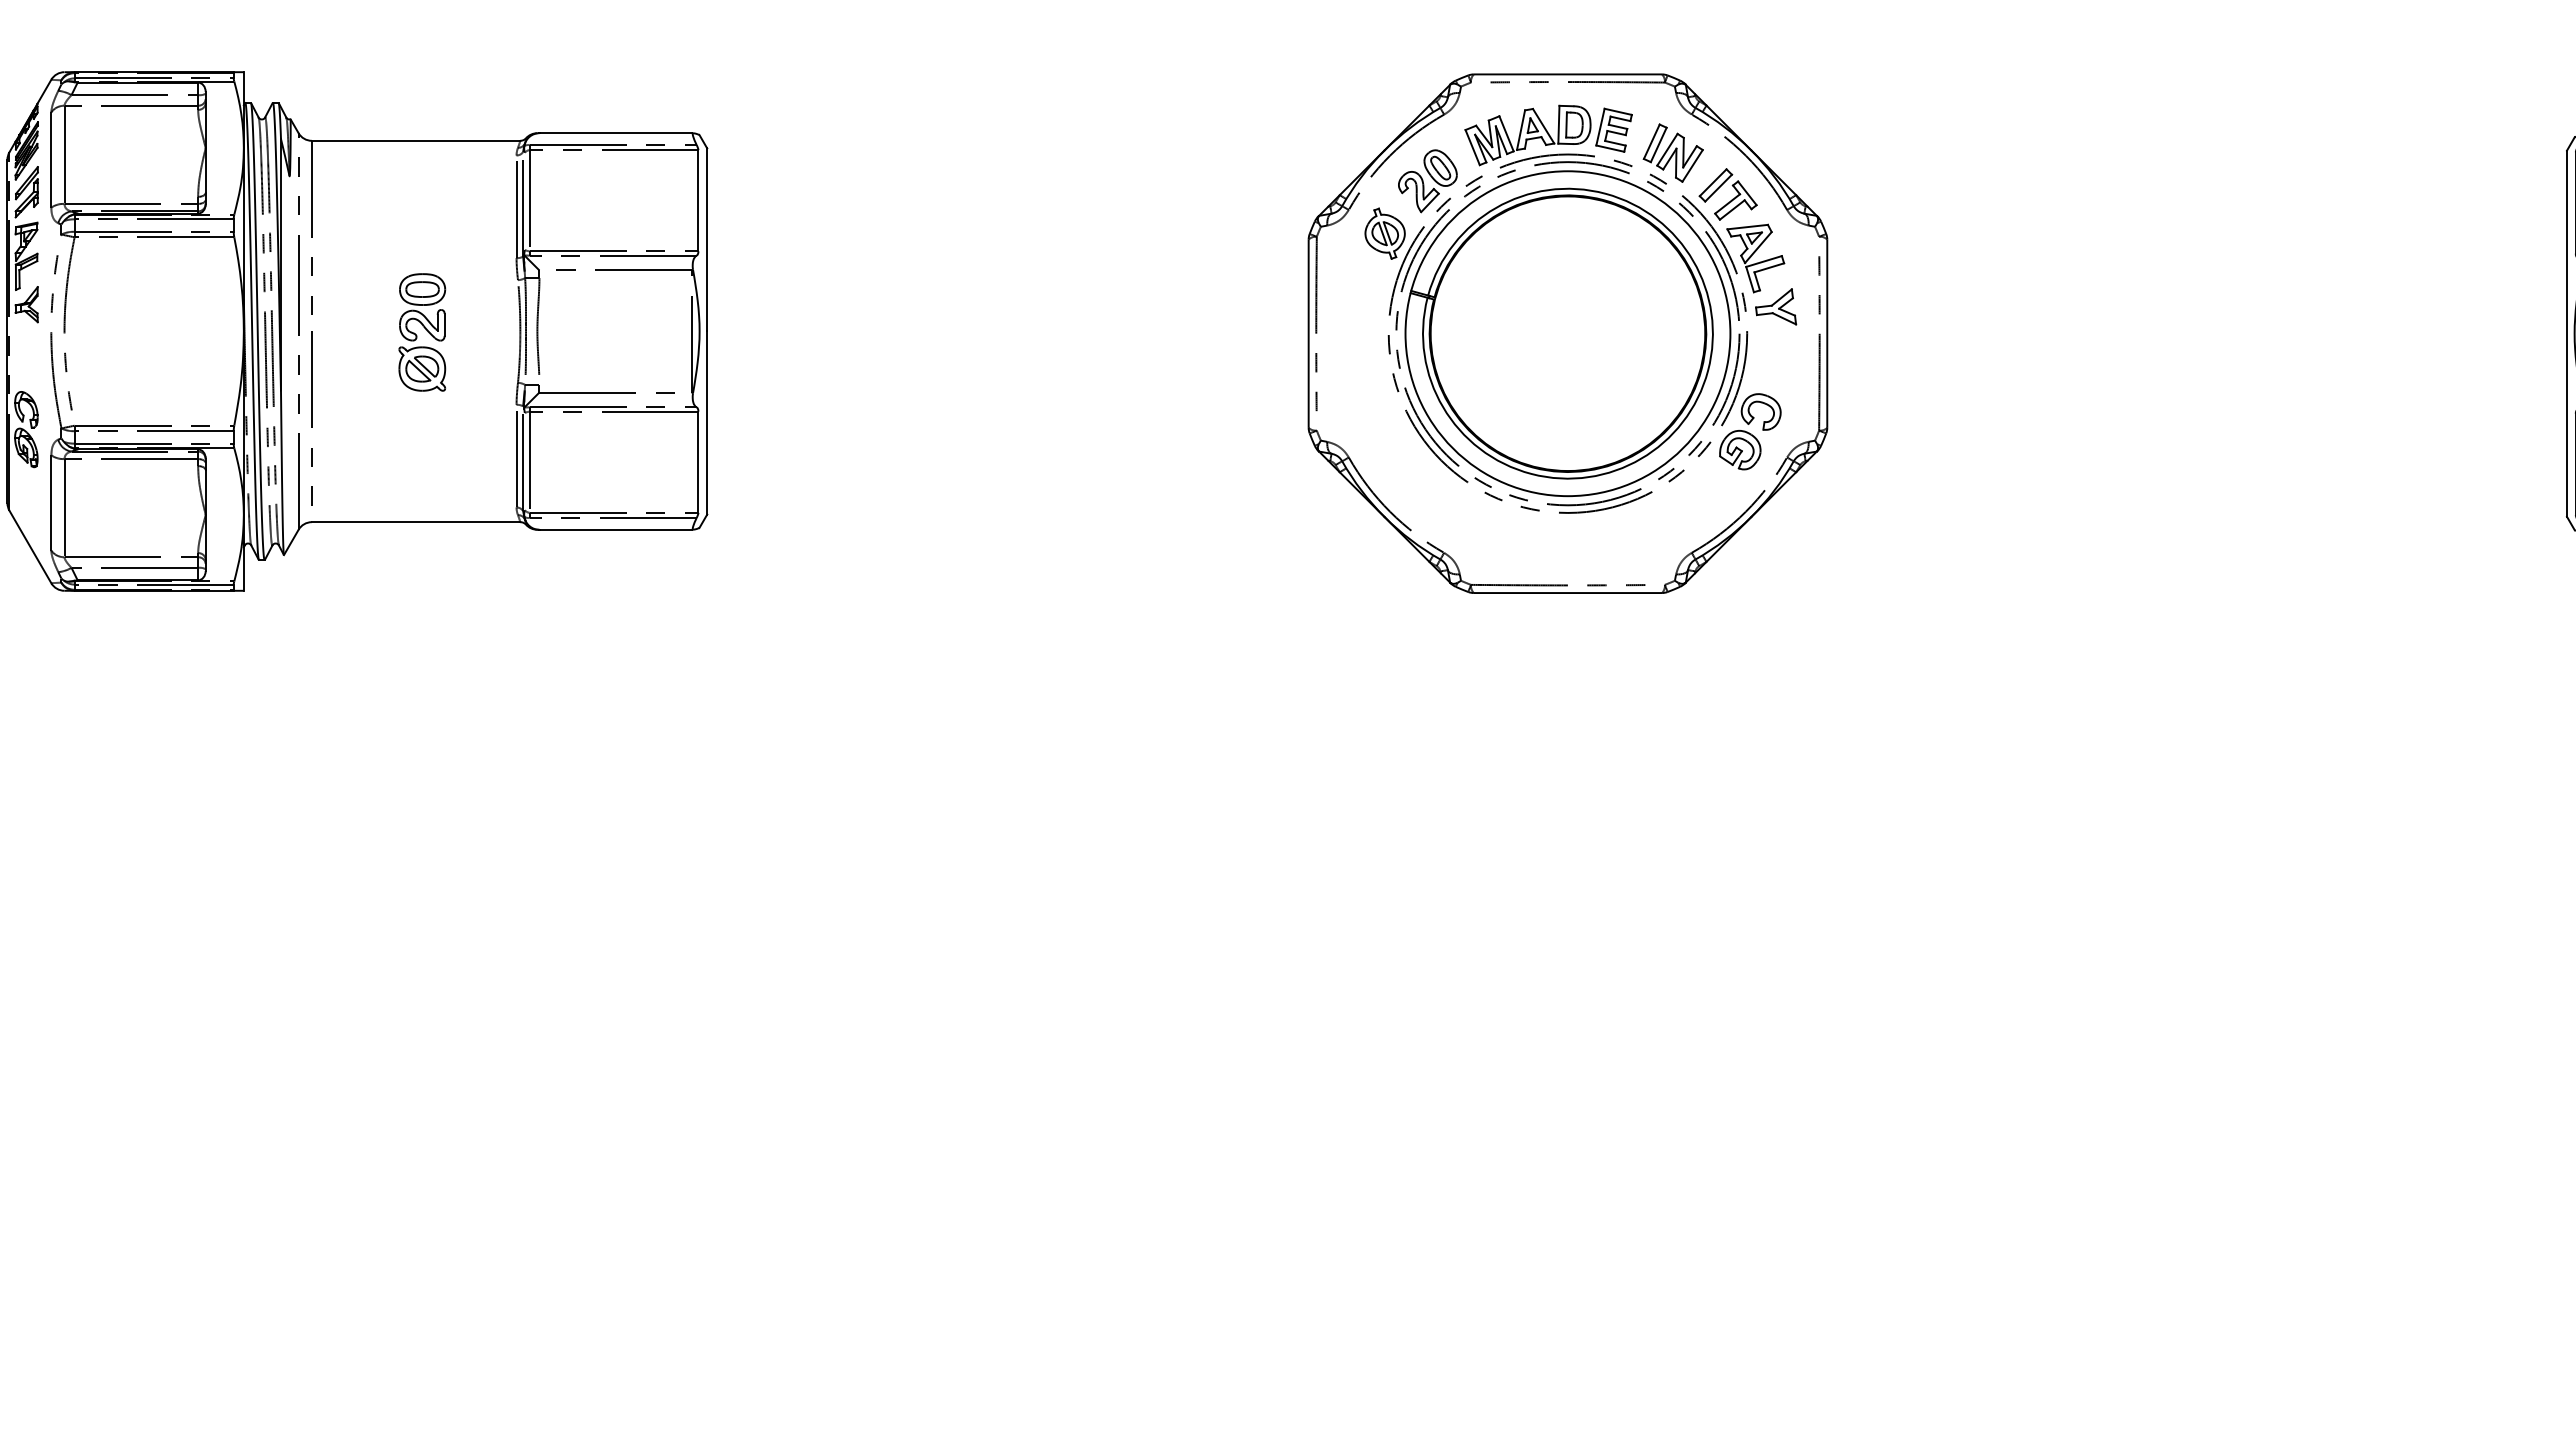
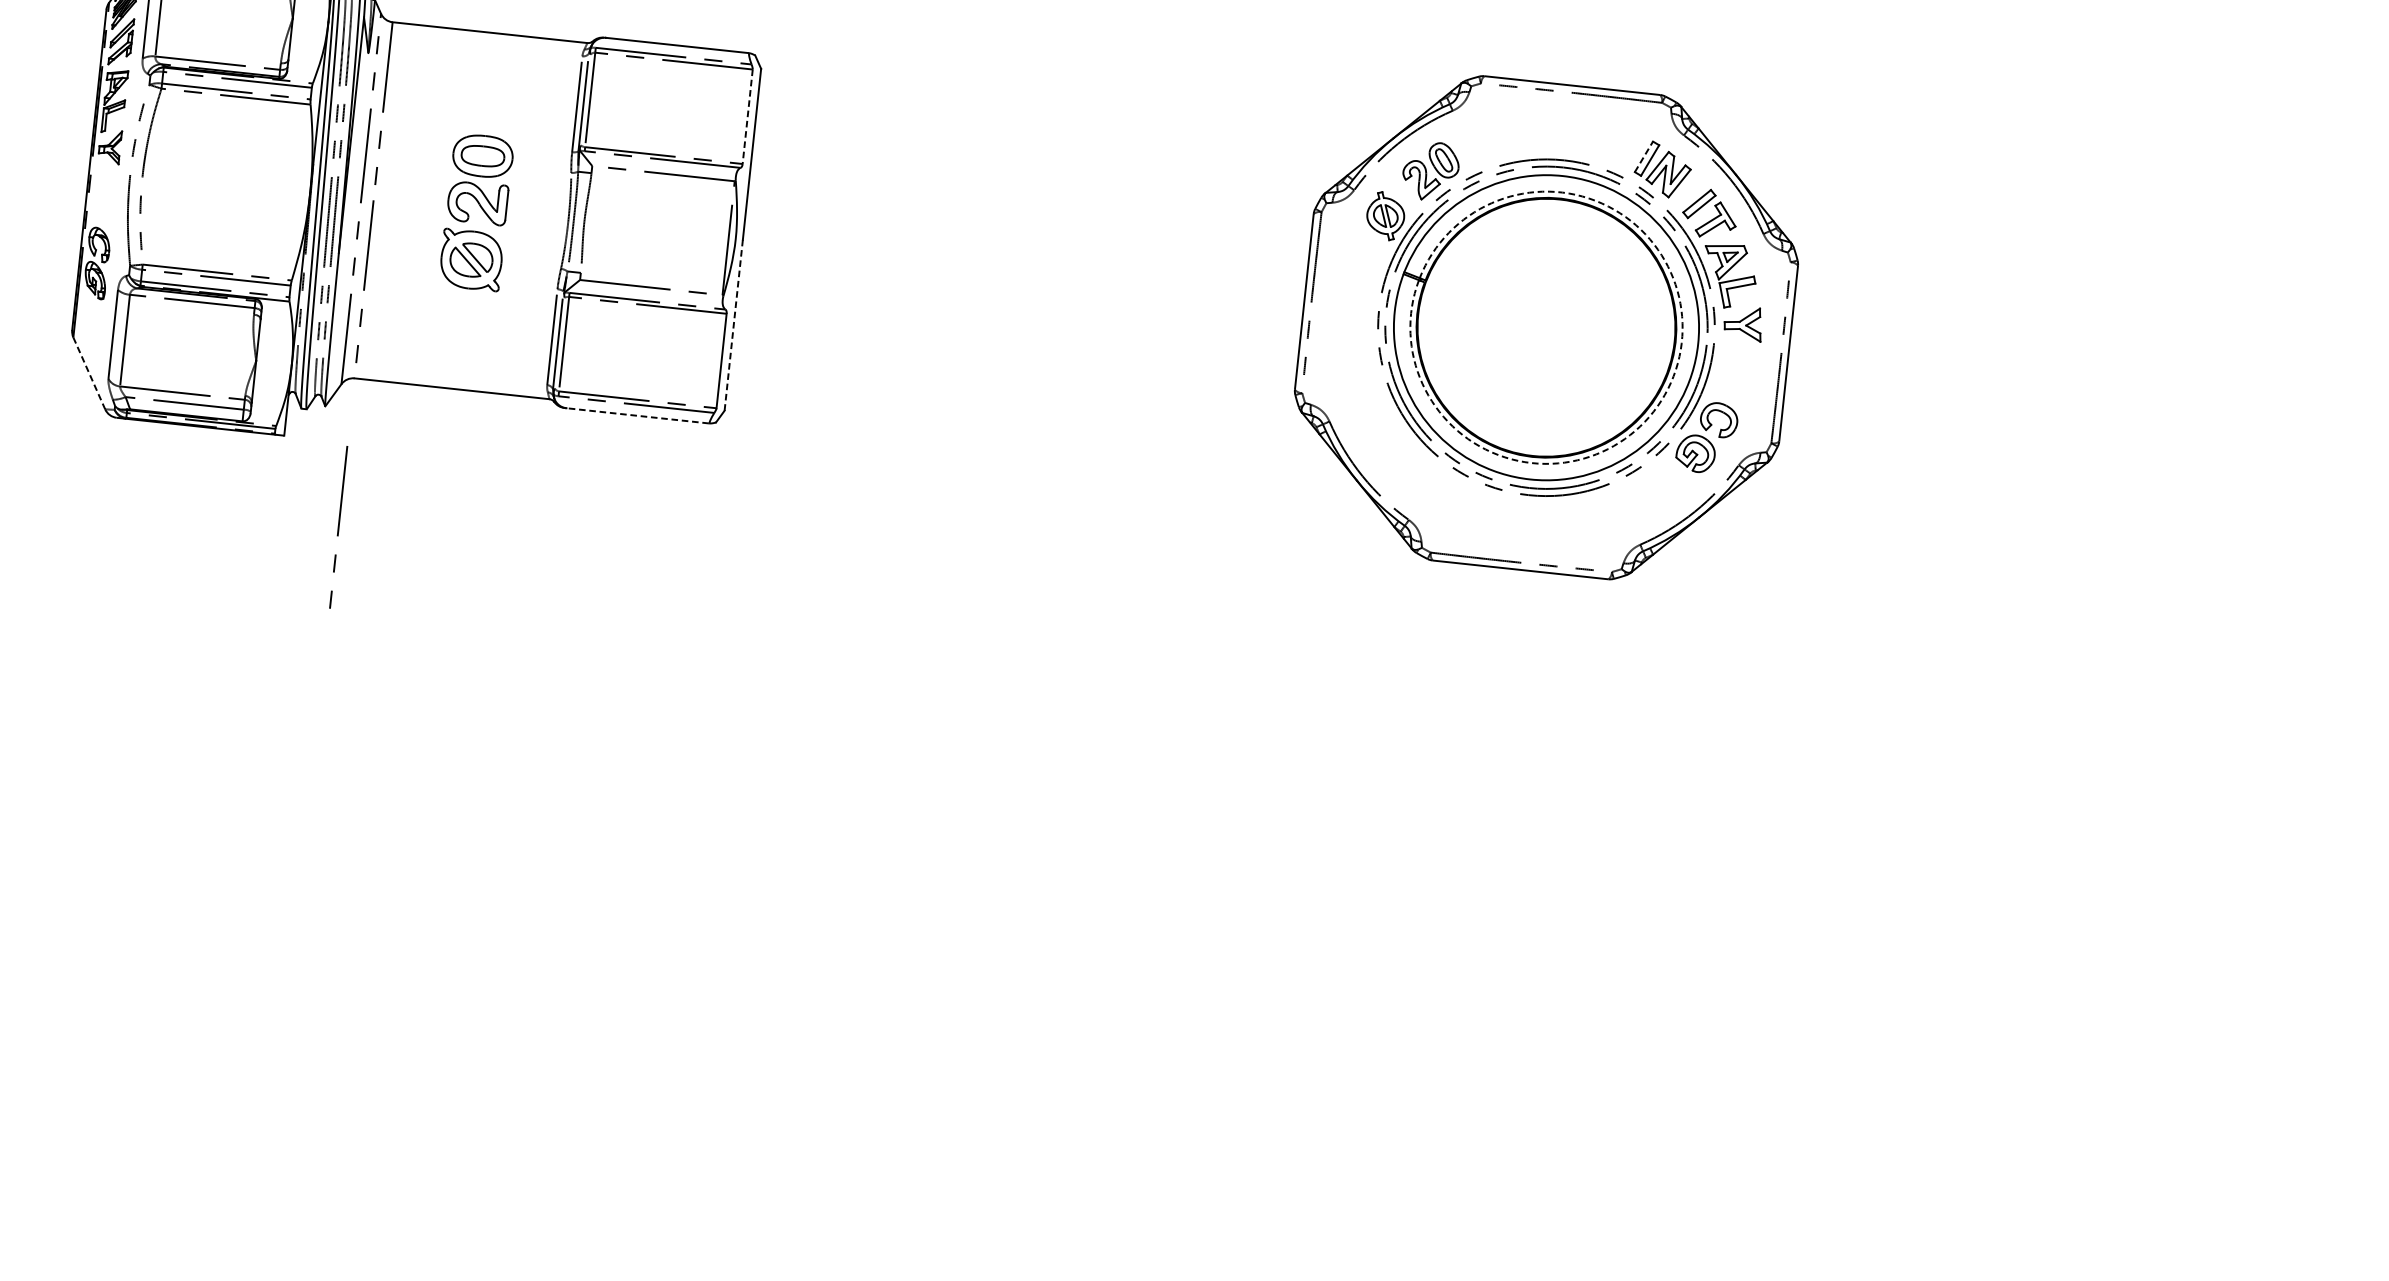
part: (1548, 135) -> (1548, 140), removed
line: (1651, 141) -> (1643, 156), solid -> dashed
line: (698, 200) -> (747, 116), solid -> dashed
part: (422, 332) -> (476, 212), size x1.4
arc: (1708, 370) -> (1674, 376), solid -> dashed
line: (707, 423) -> (733, 325), solid -> dashed
line: (615, 529) -> (637, 415), solid -> dashed
line: (30, 547) -> (89, 373), solid -> dashed
line: (311, 681) -> (338, 527), added

